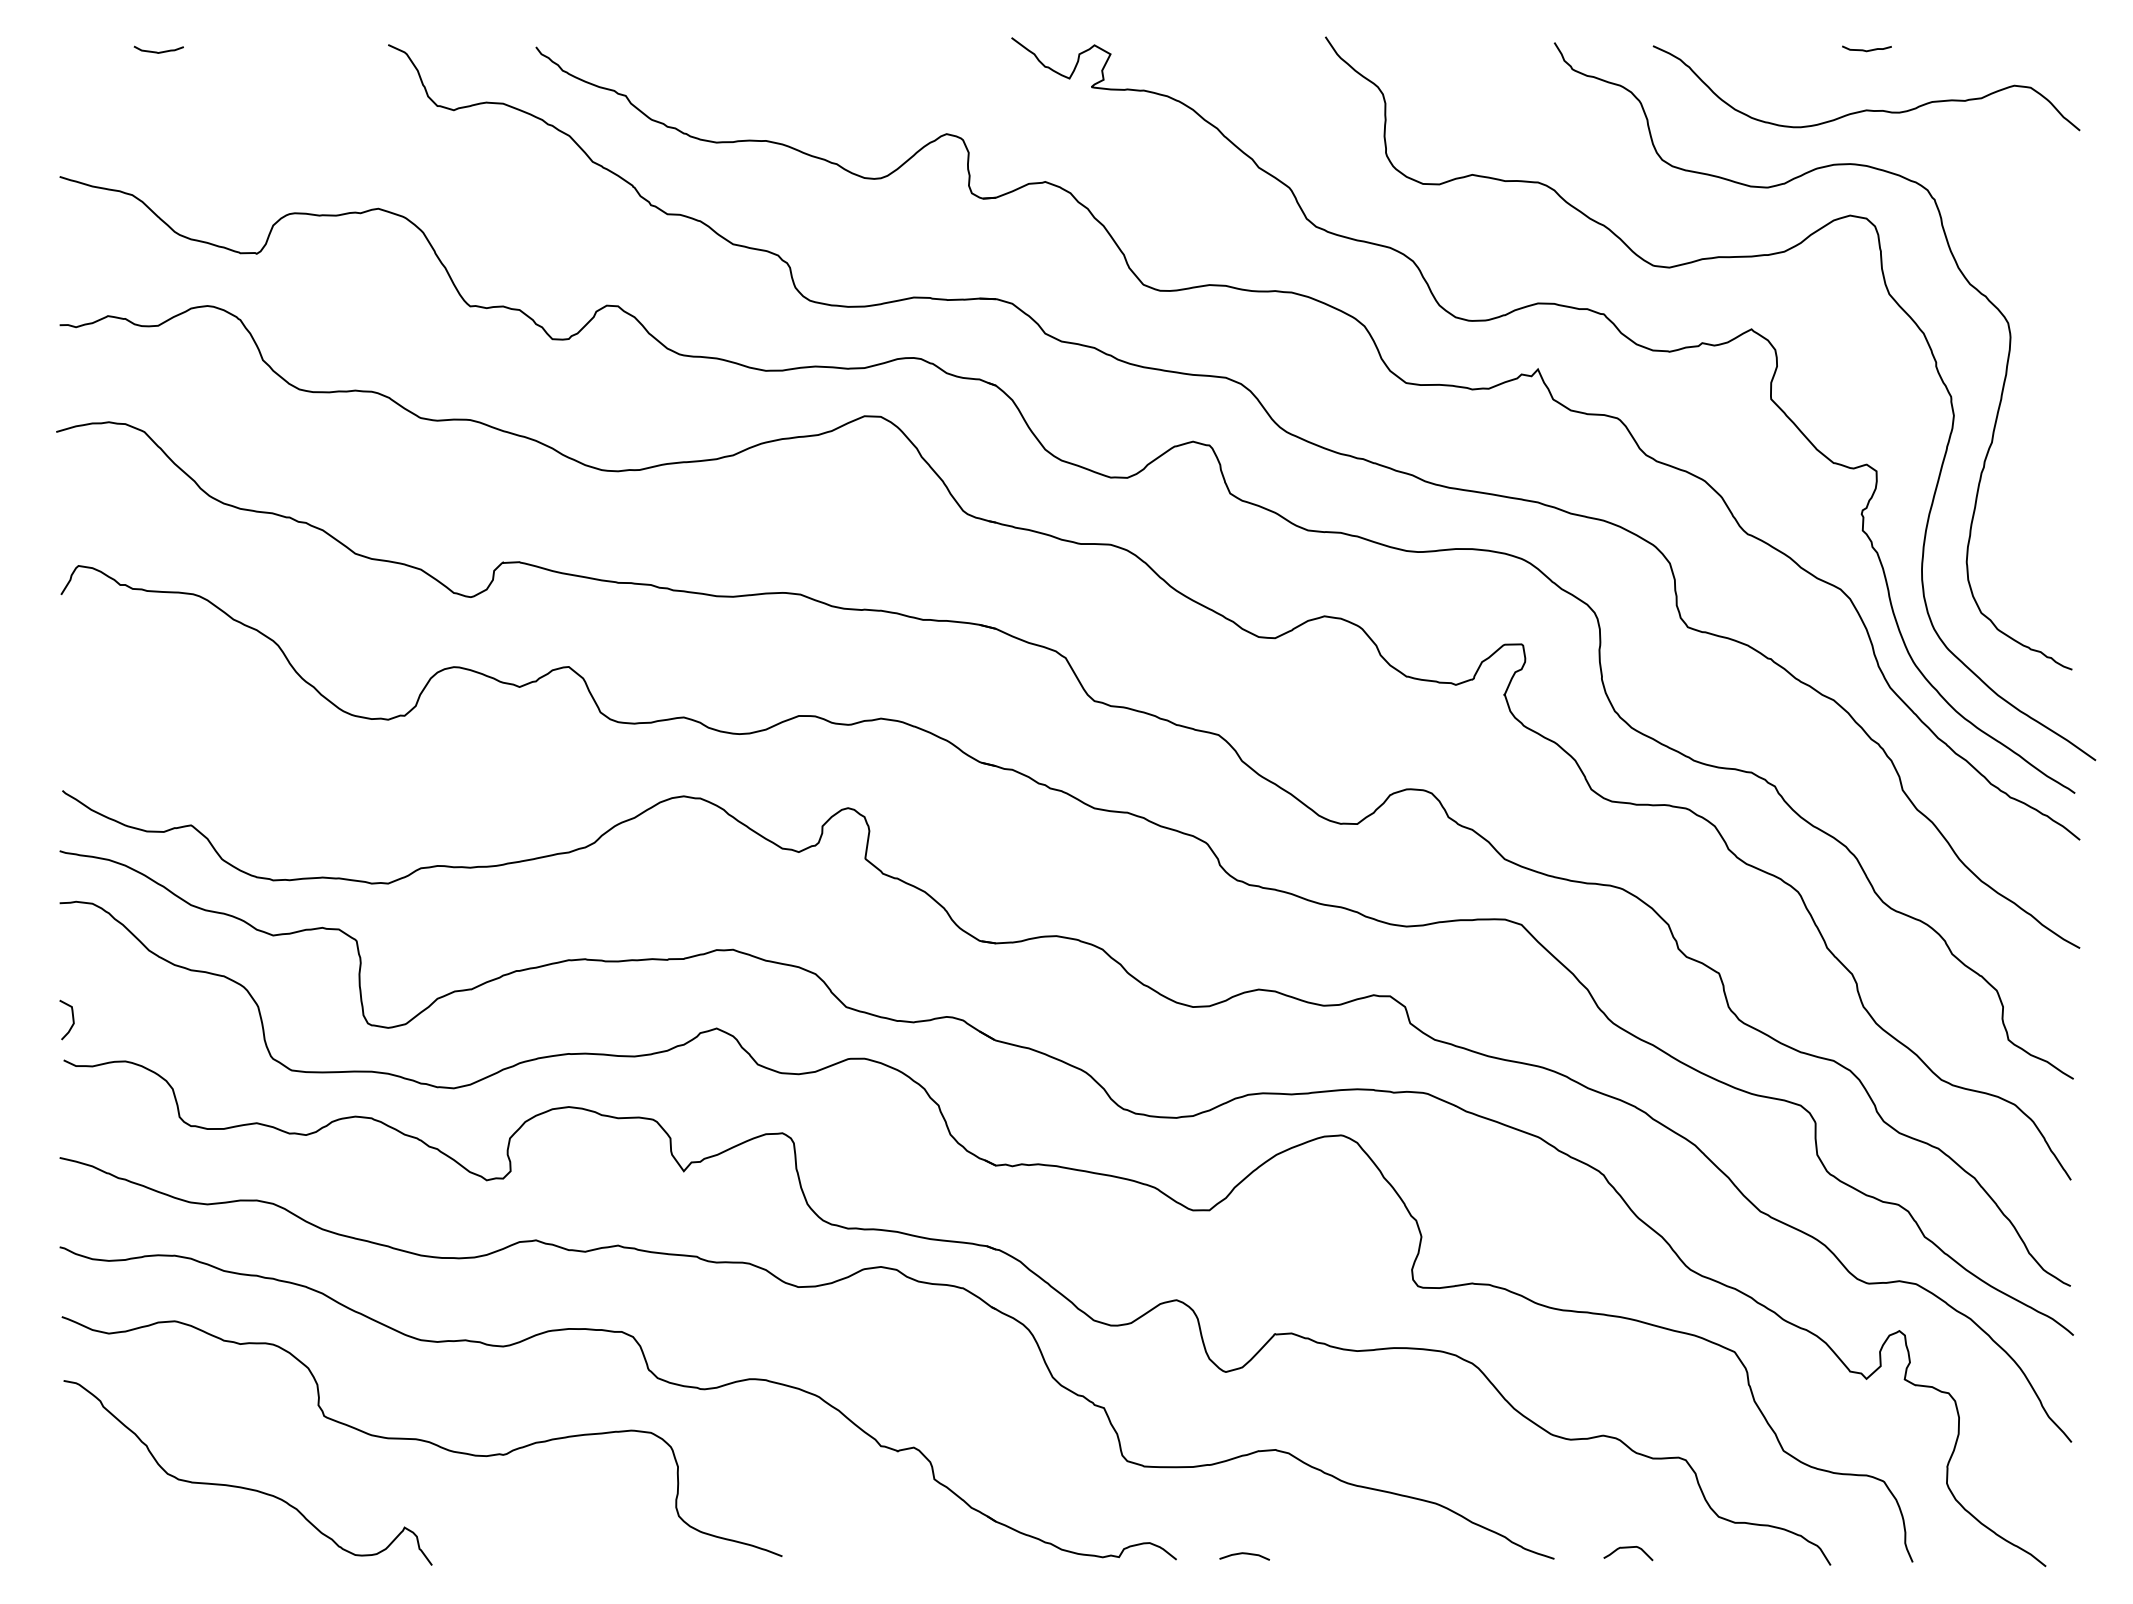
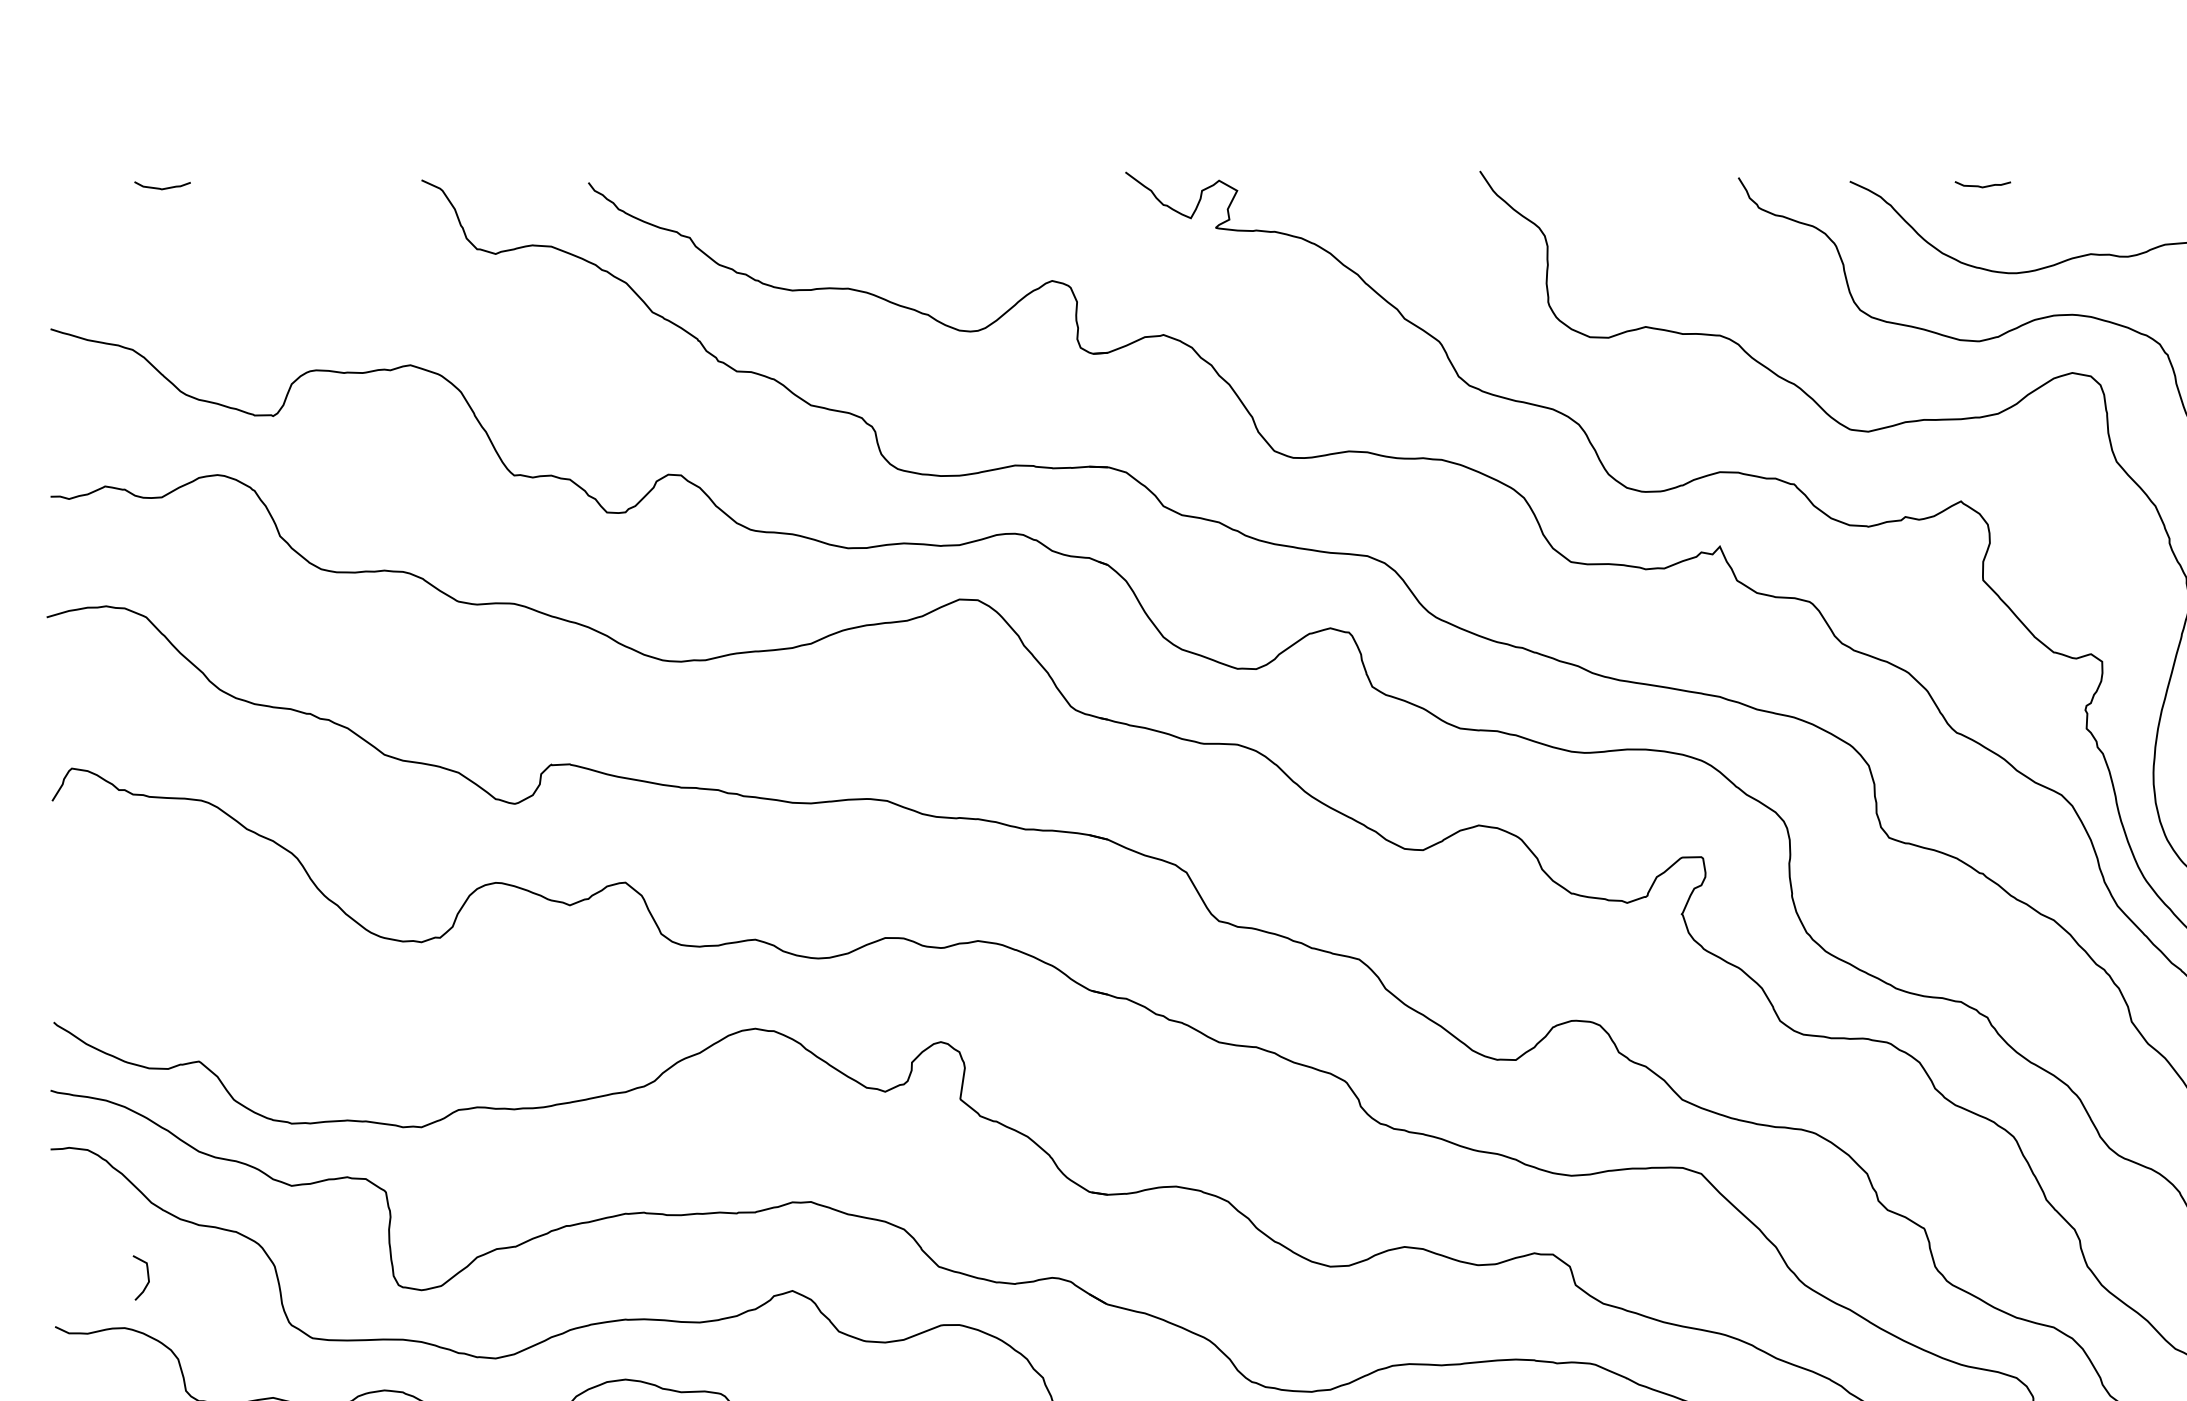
curve: (1866, 50) -> (1982, 186), moved
curve: (72, 1019) -> (147, 1277), moved

